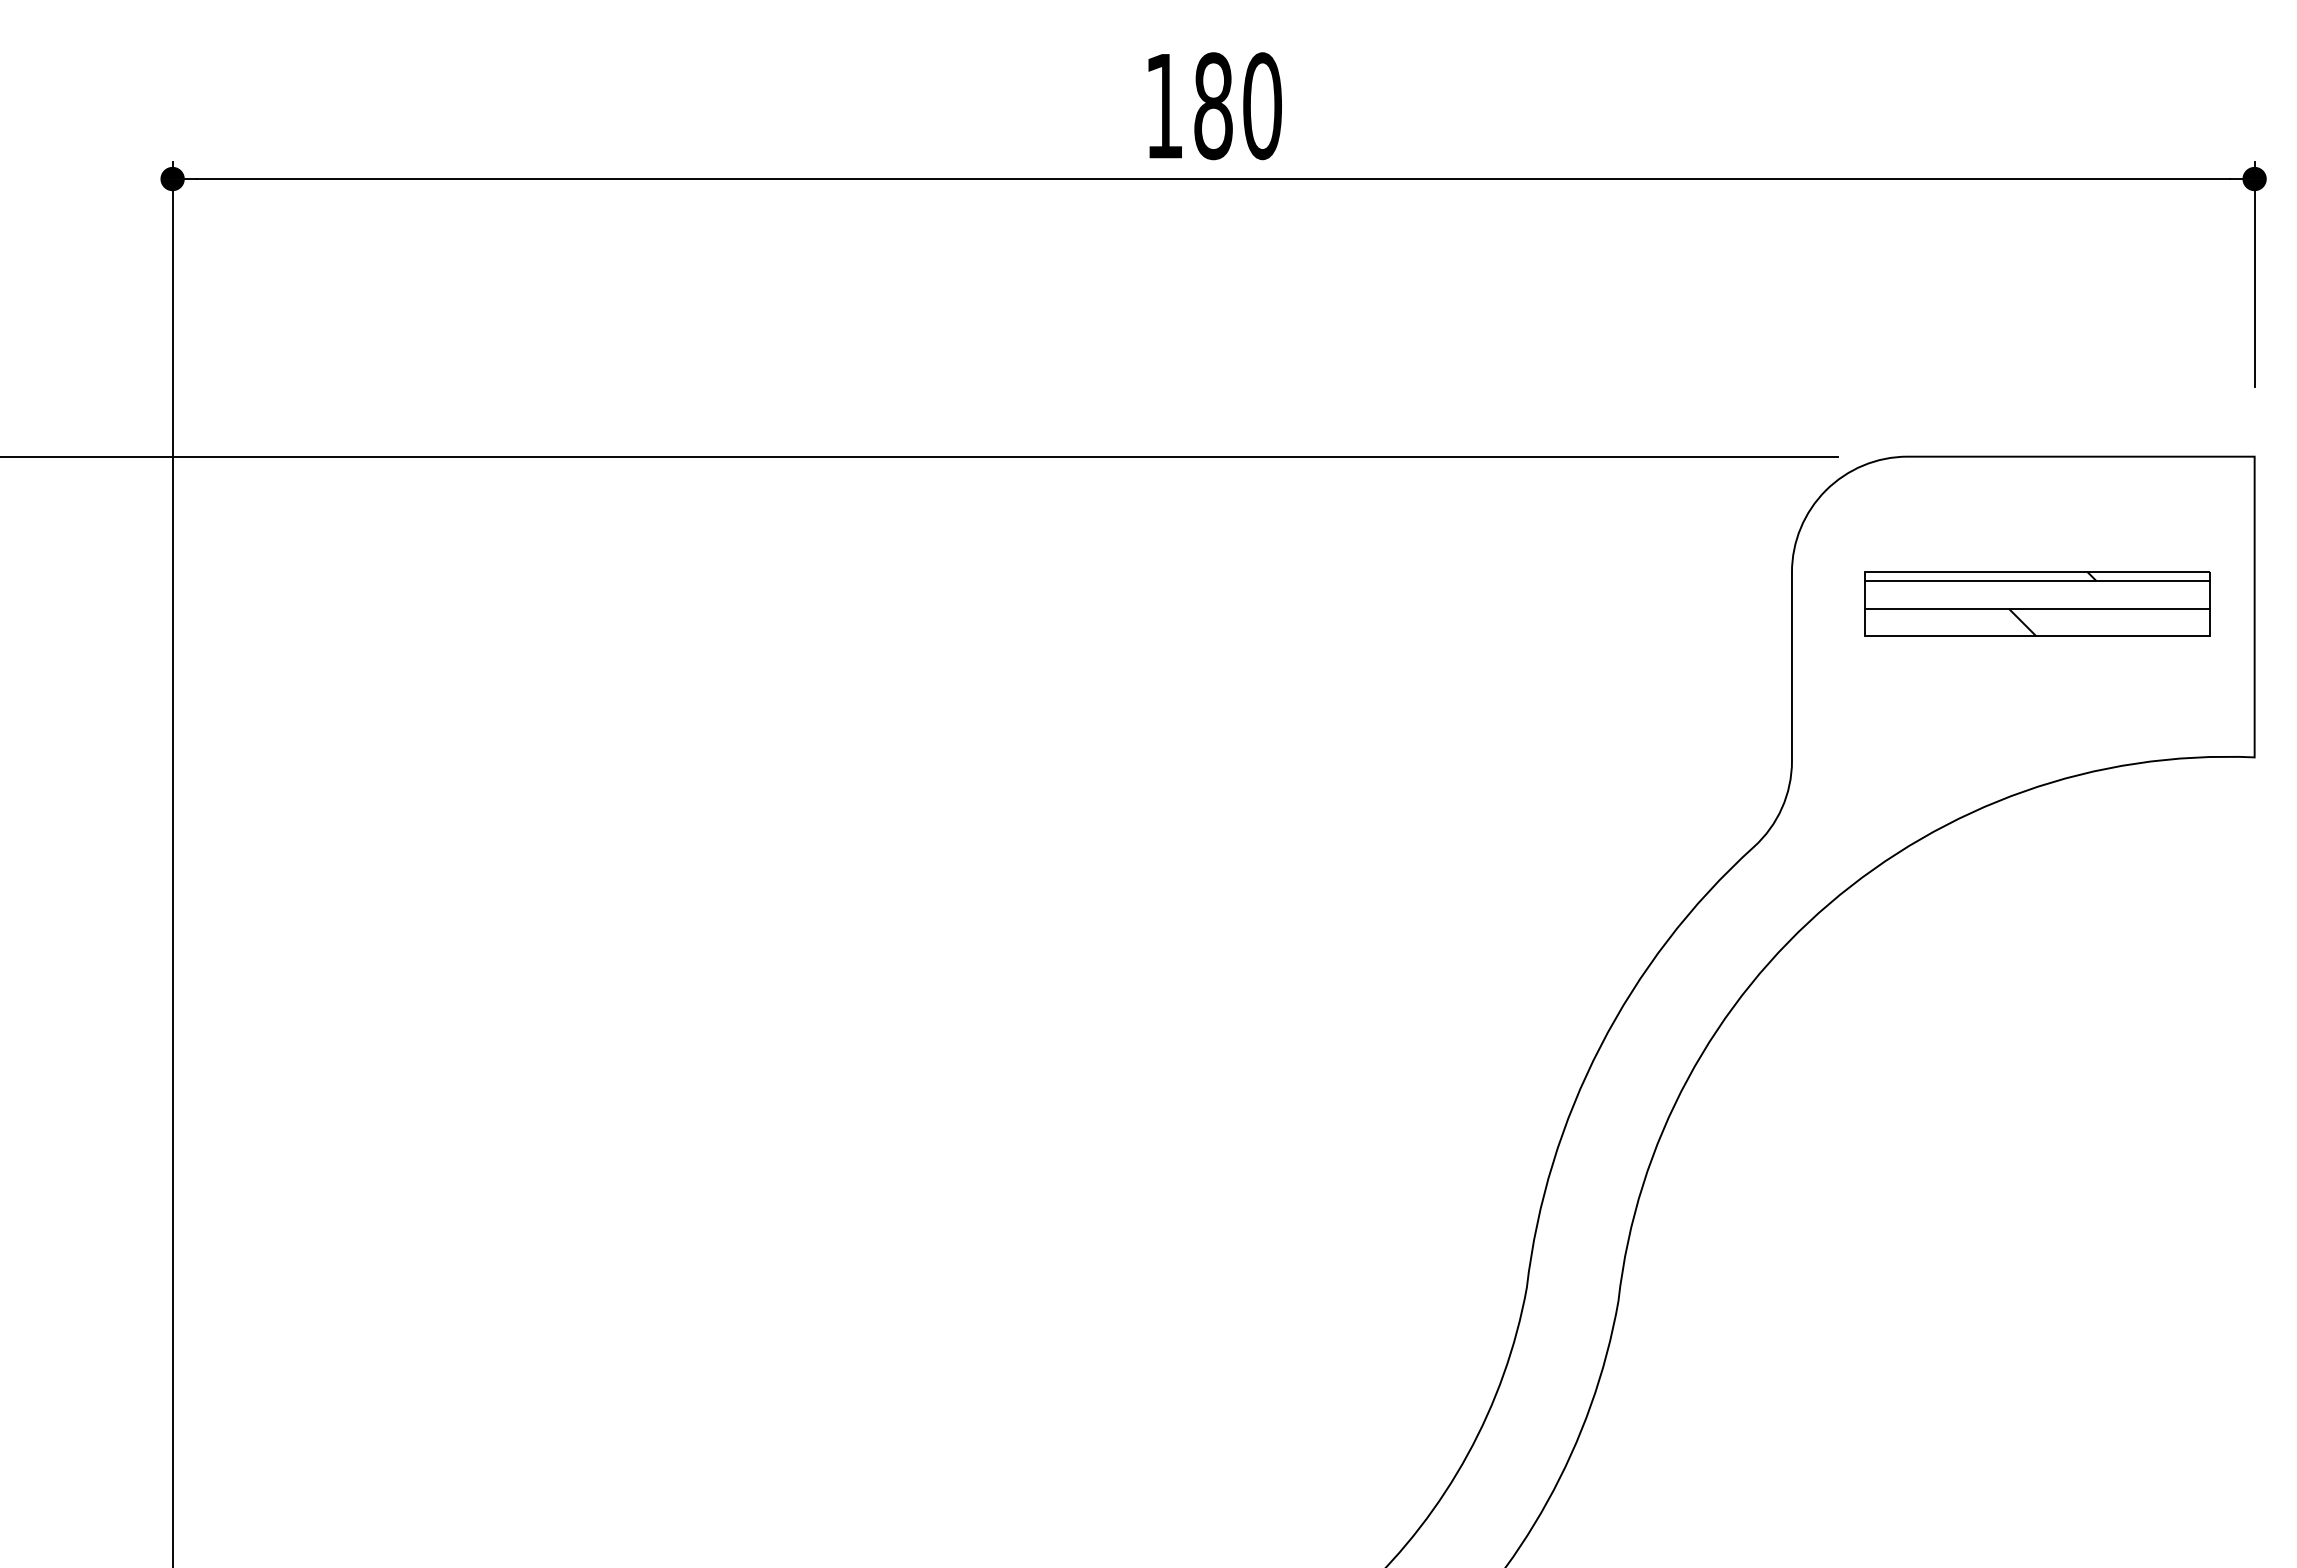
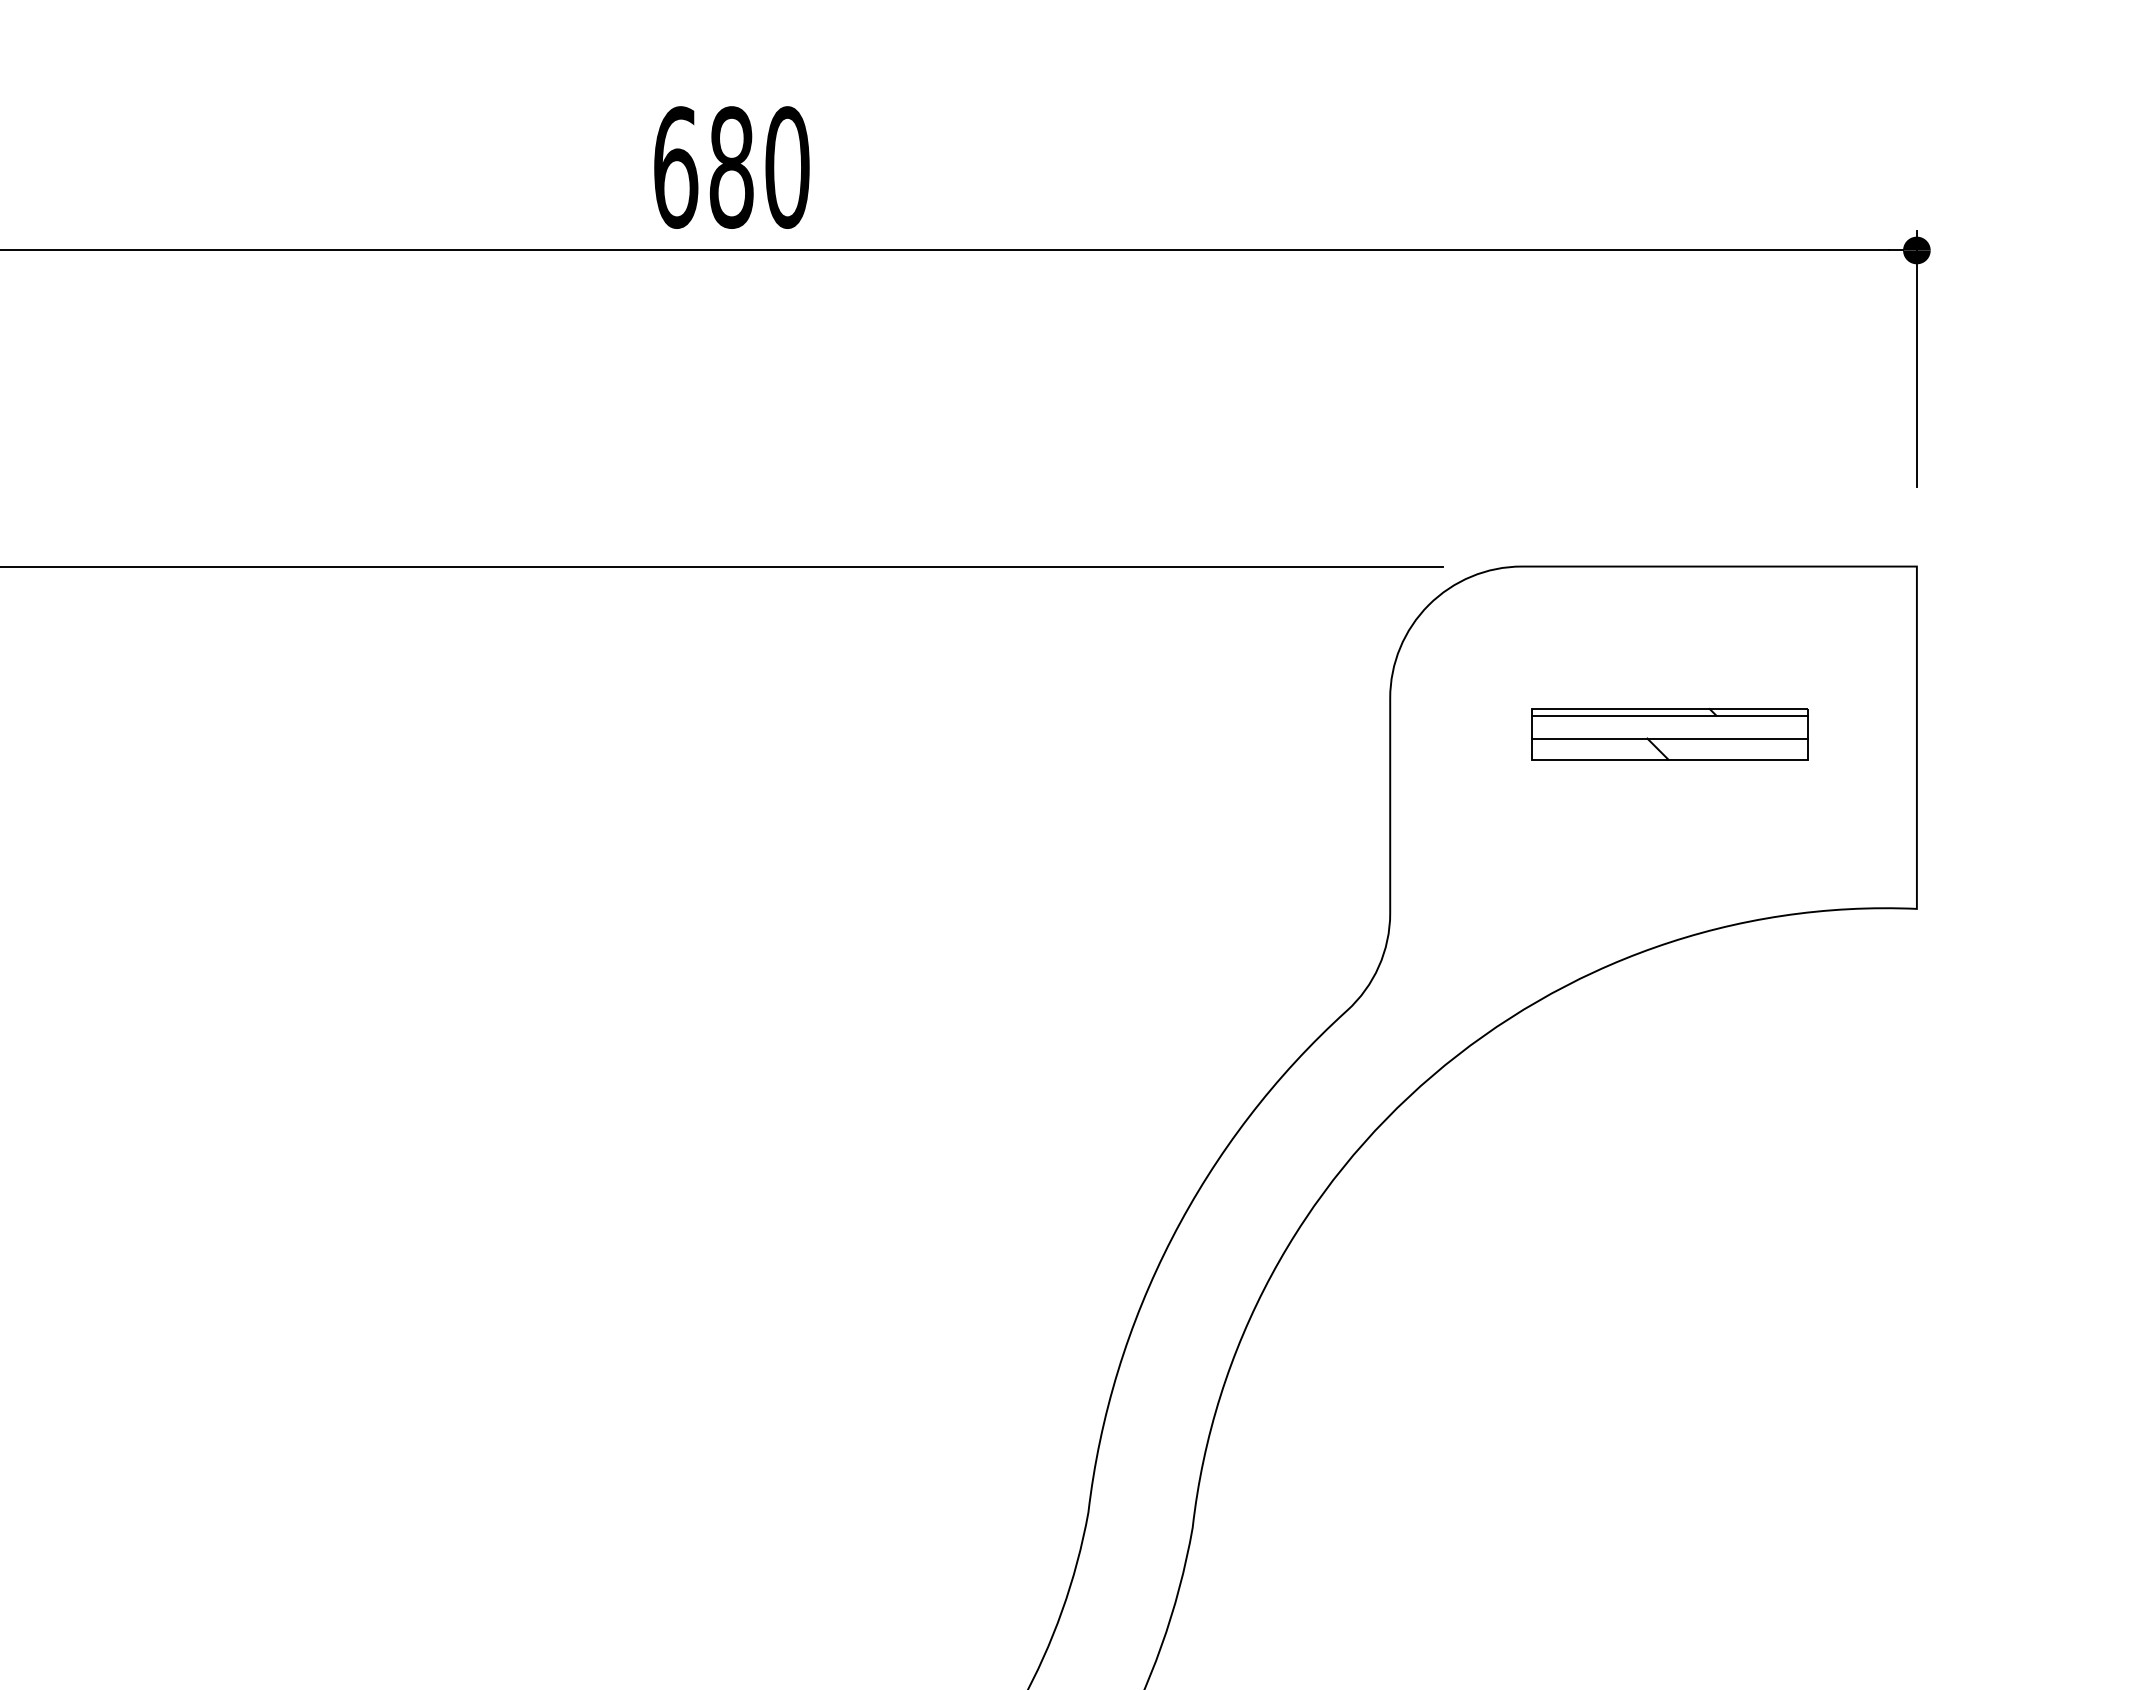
text: (1164, 106) -> (675, 167), 180 -> 680
part: (2037, 603) -> (1669, 733), size x0.7

